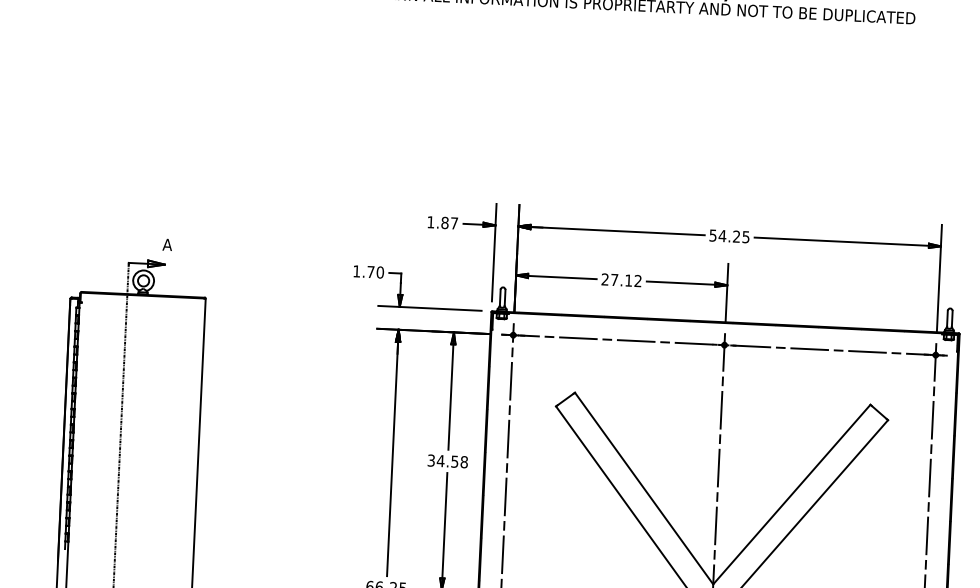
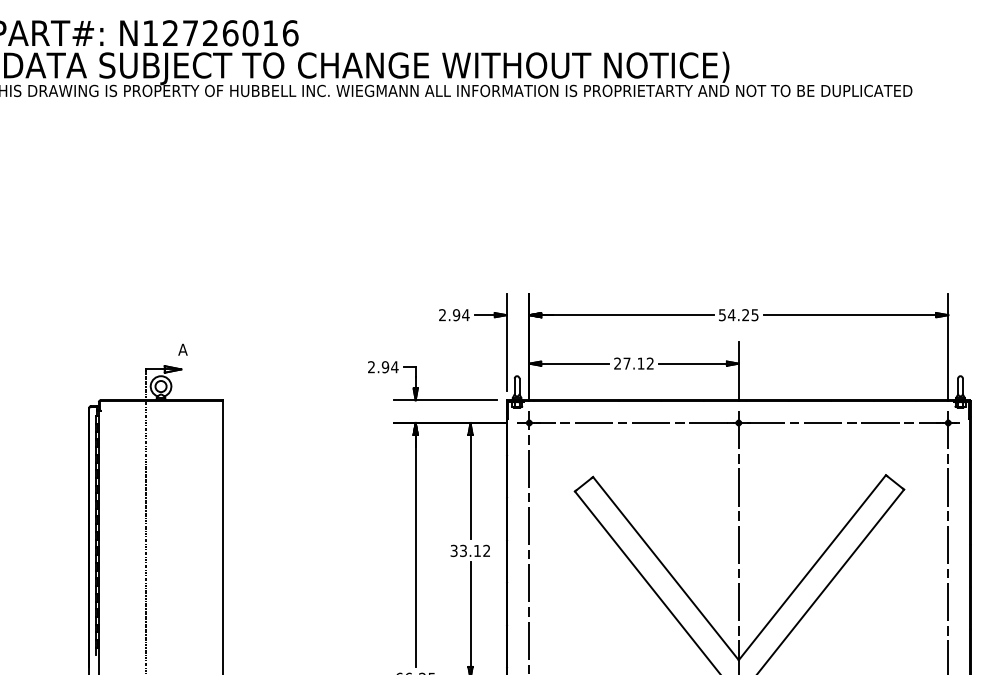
text: (442, 223) -> (454, 315), 1.87 -> 2.94
text: (368, 272) -> (383, 367), 1.70 -> 2.94
text: (451, 461) -> (474, 550), 34.58 -> 33.12

